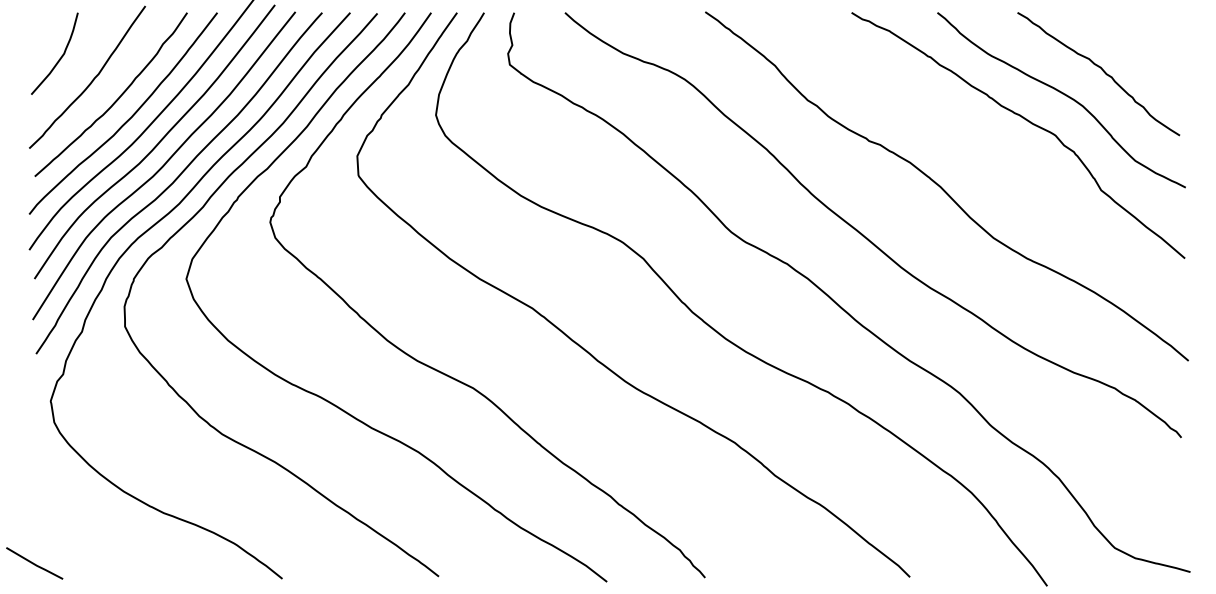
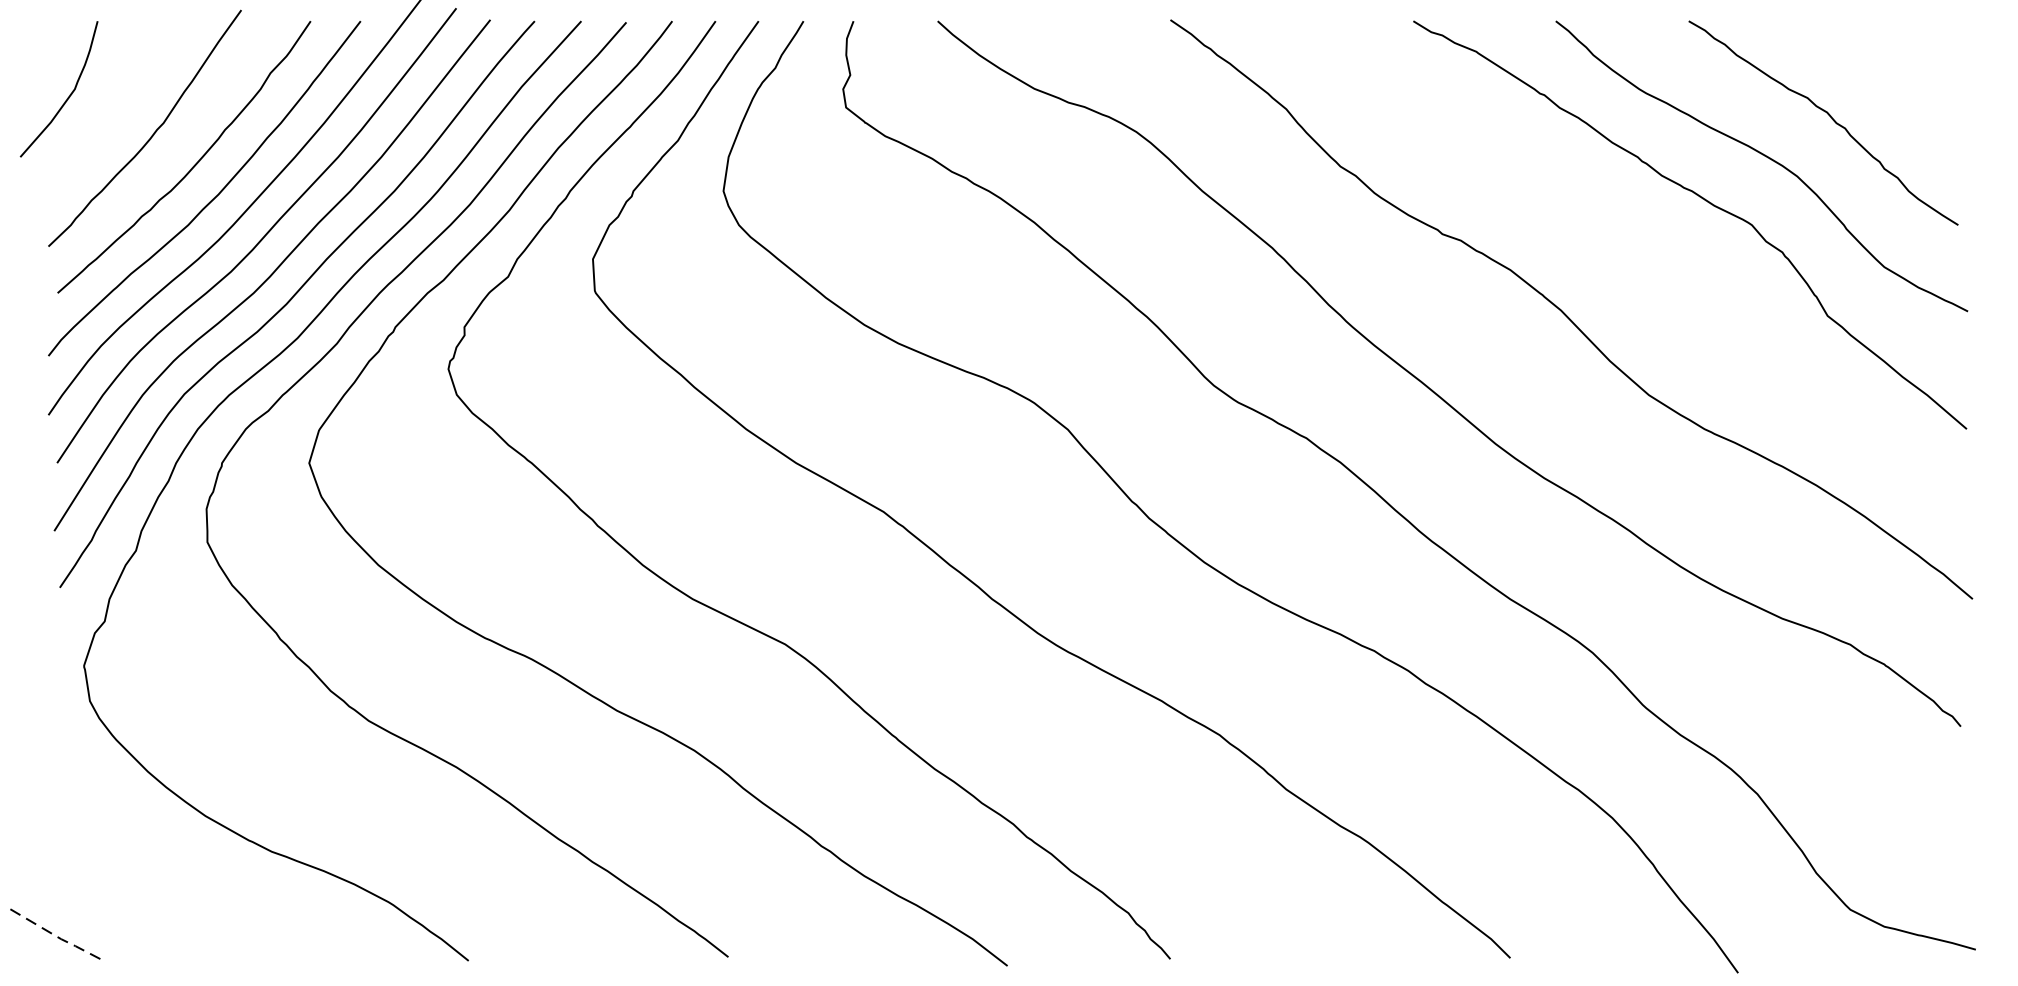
curve: (59, 58) -> (67, 97), moved
line: (35, 564) -> (58, 936), solid -> dashed

